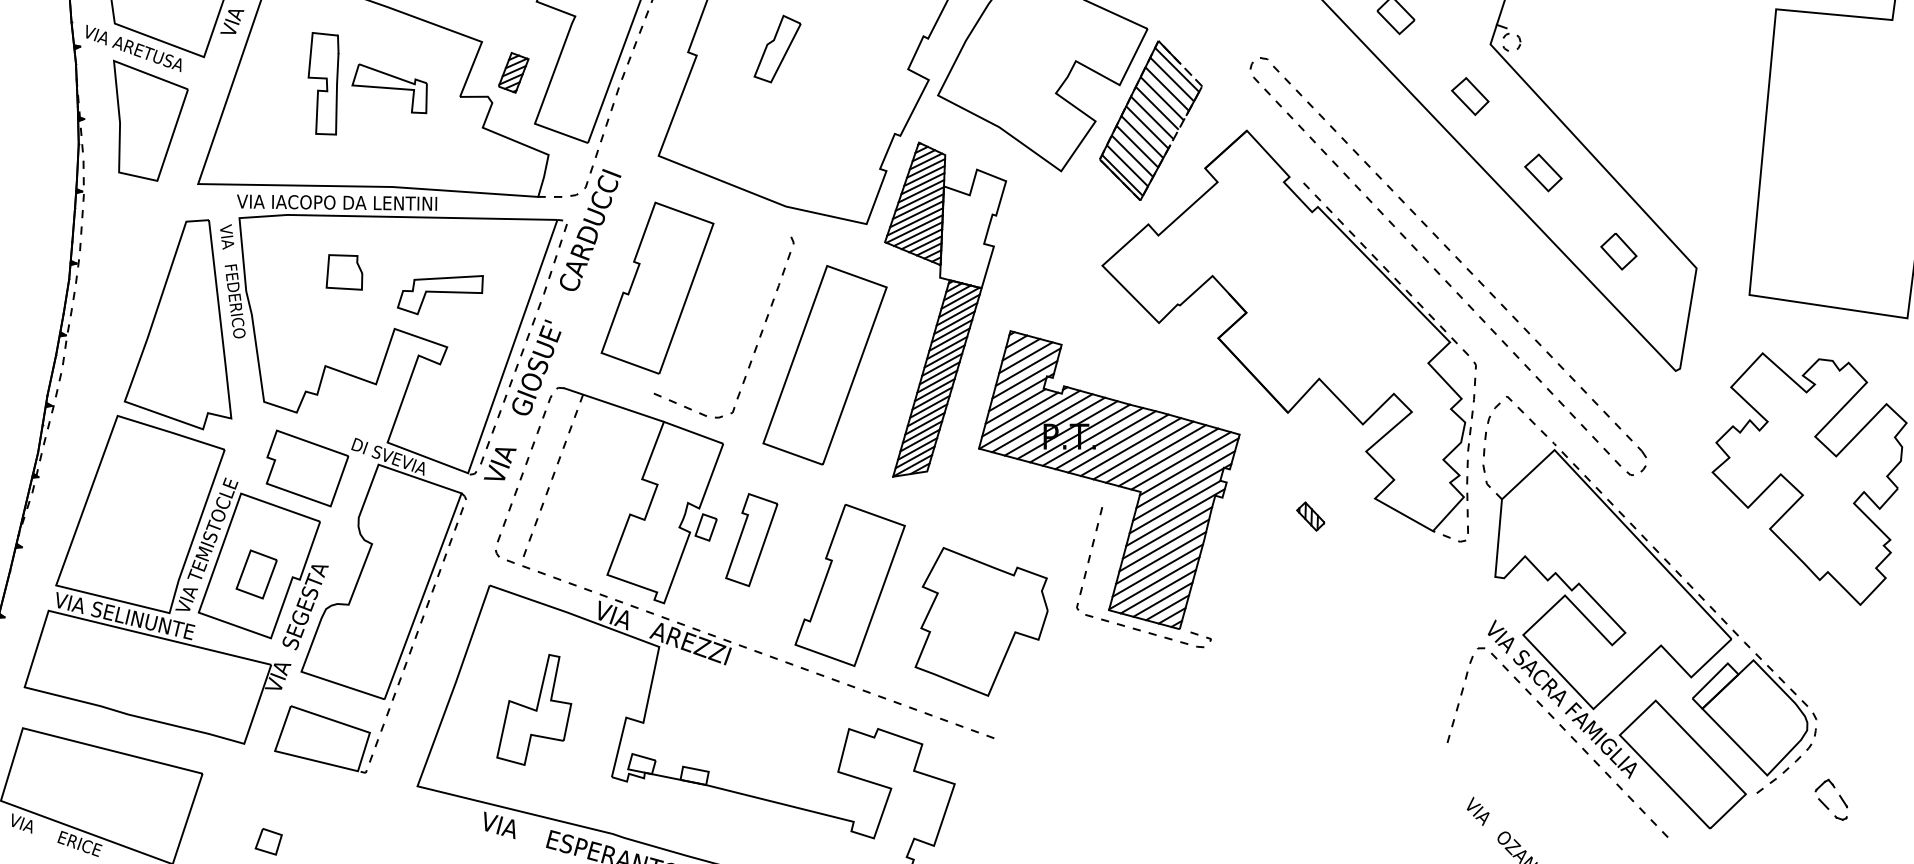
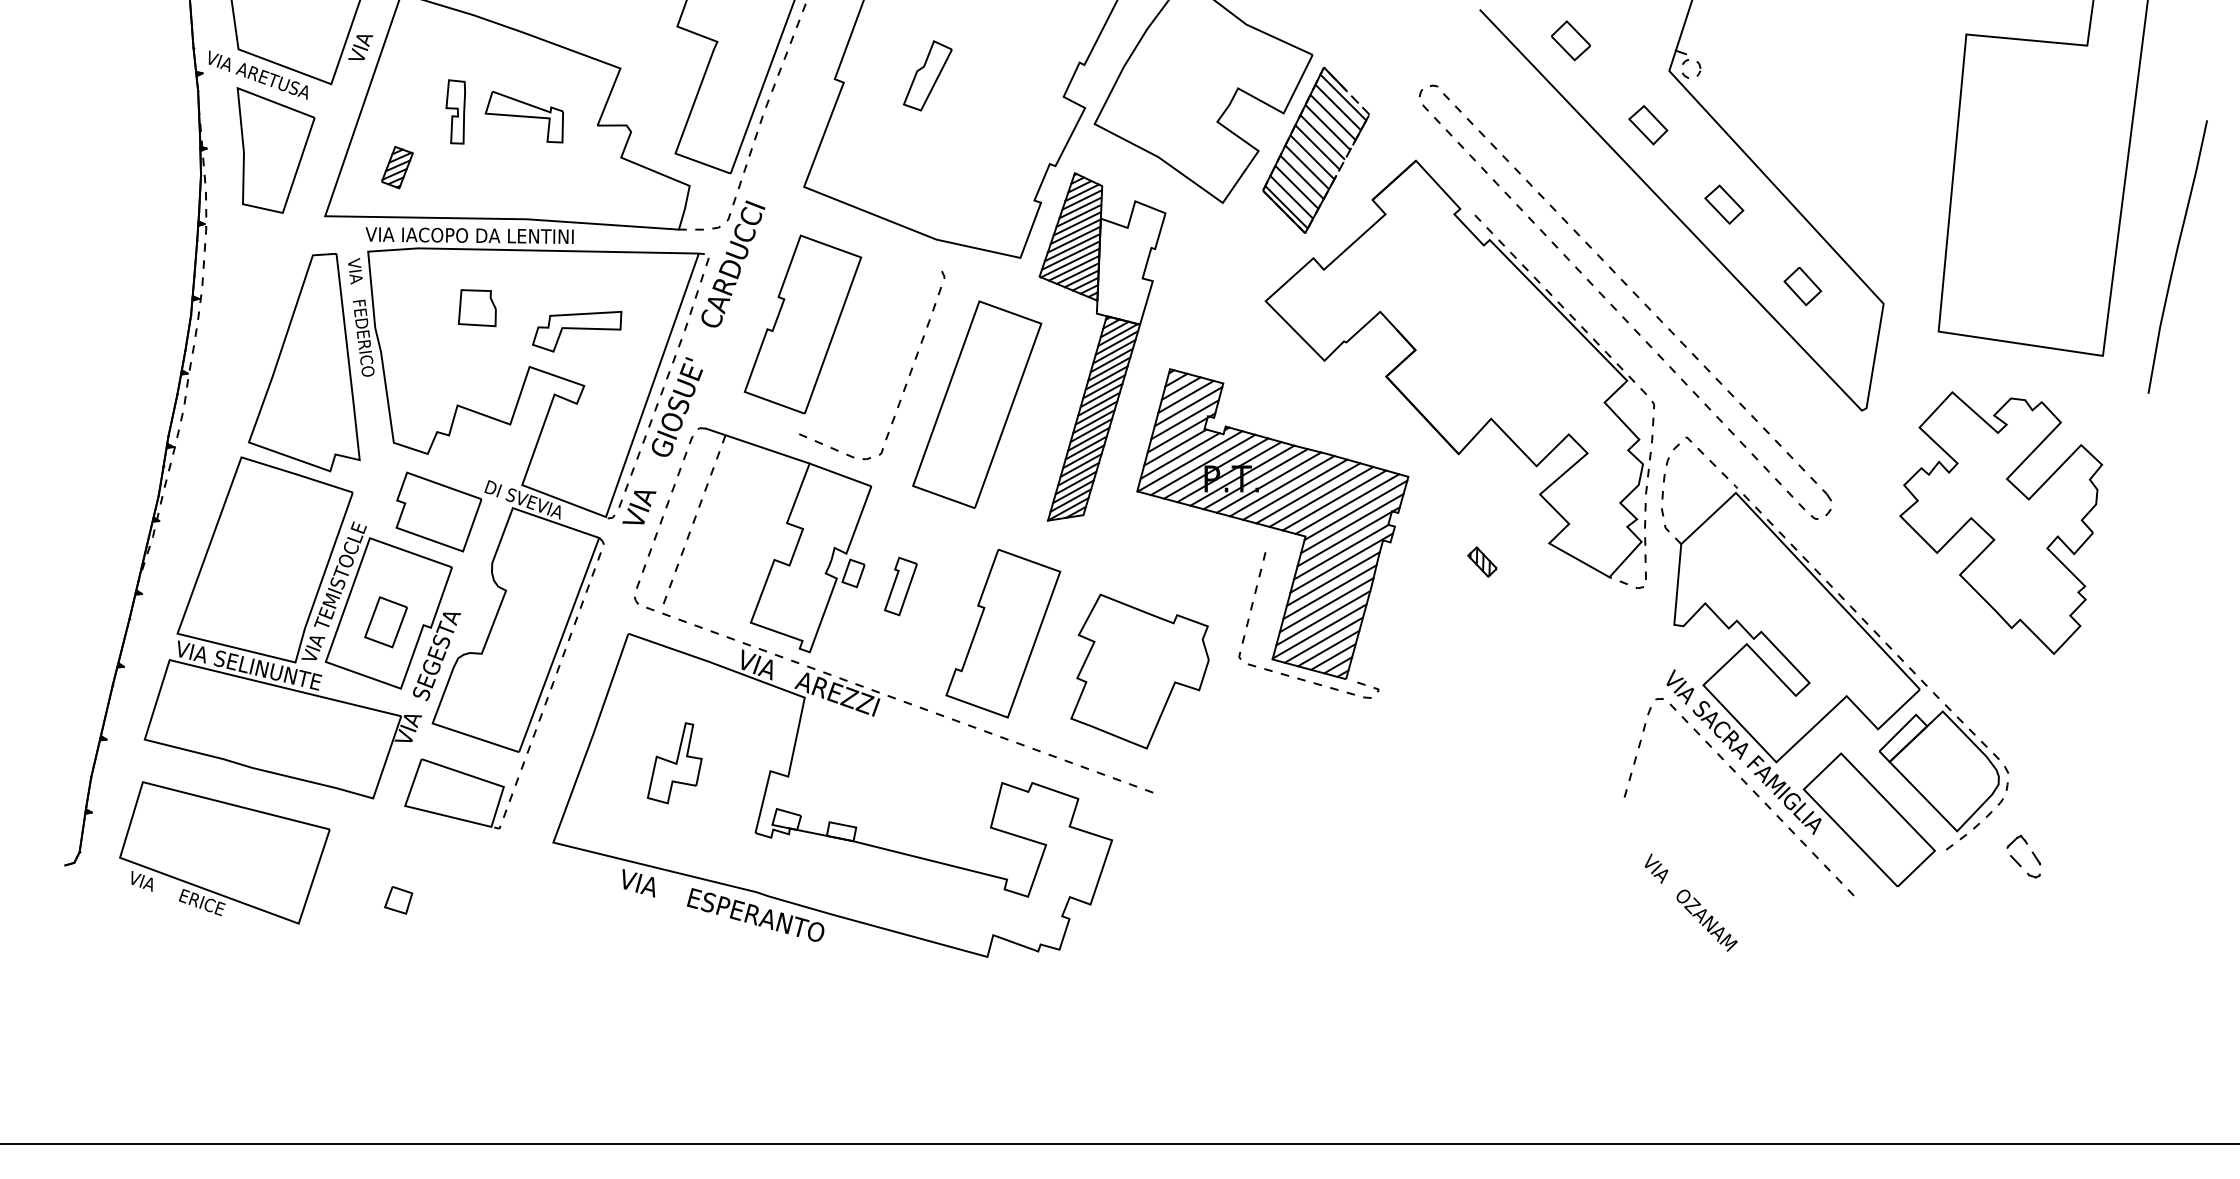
part: (513, 72) -> (397, 167), moved
part: (323, 83) -> (455, 111), size x0.6
part: (751, 540) -> (900, 586), size x0.6
part: (534, 710) -> (674, 763), size x0.7

